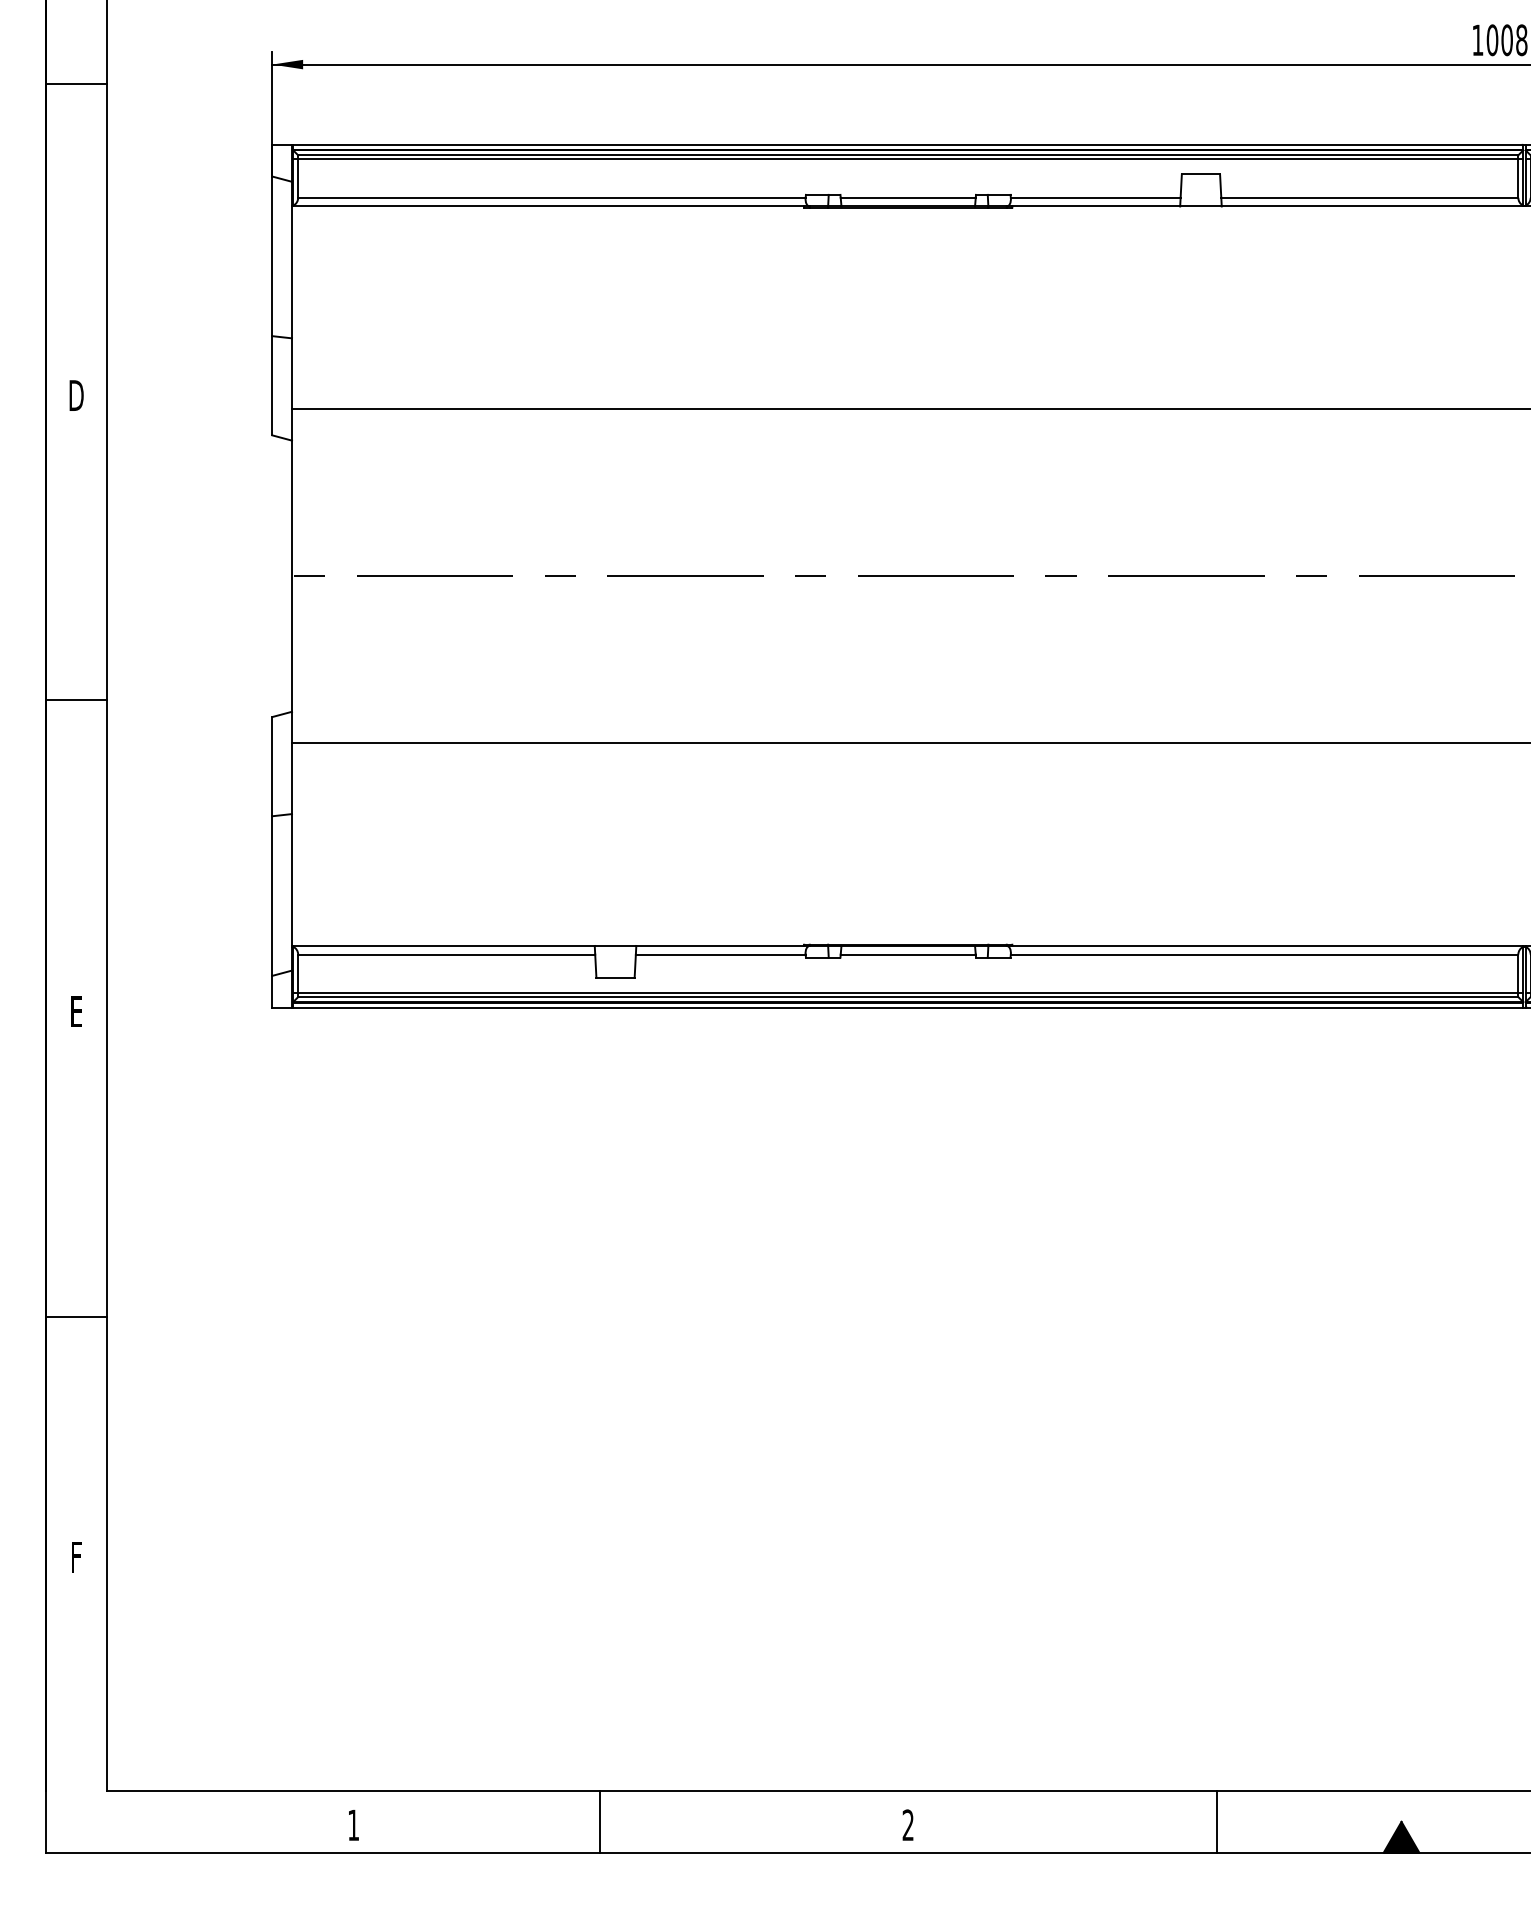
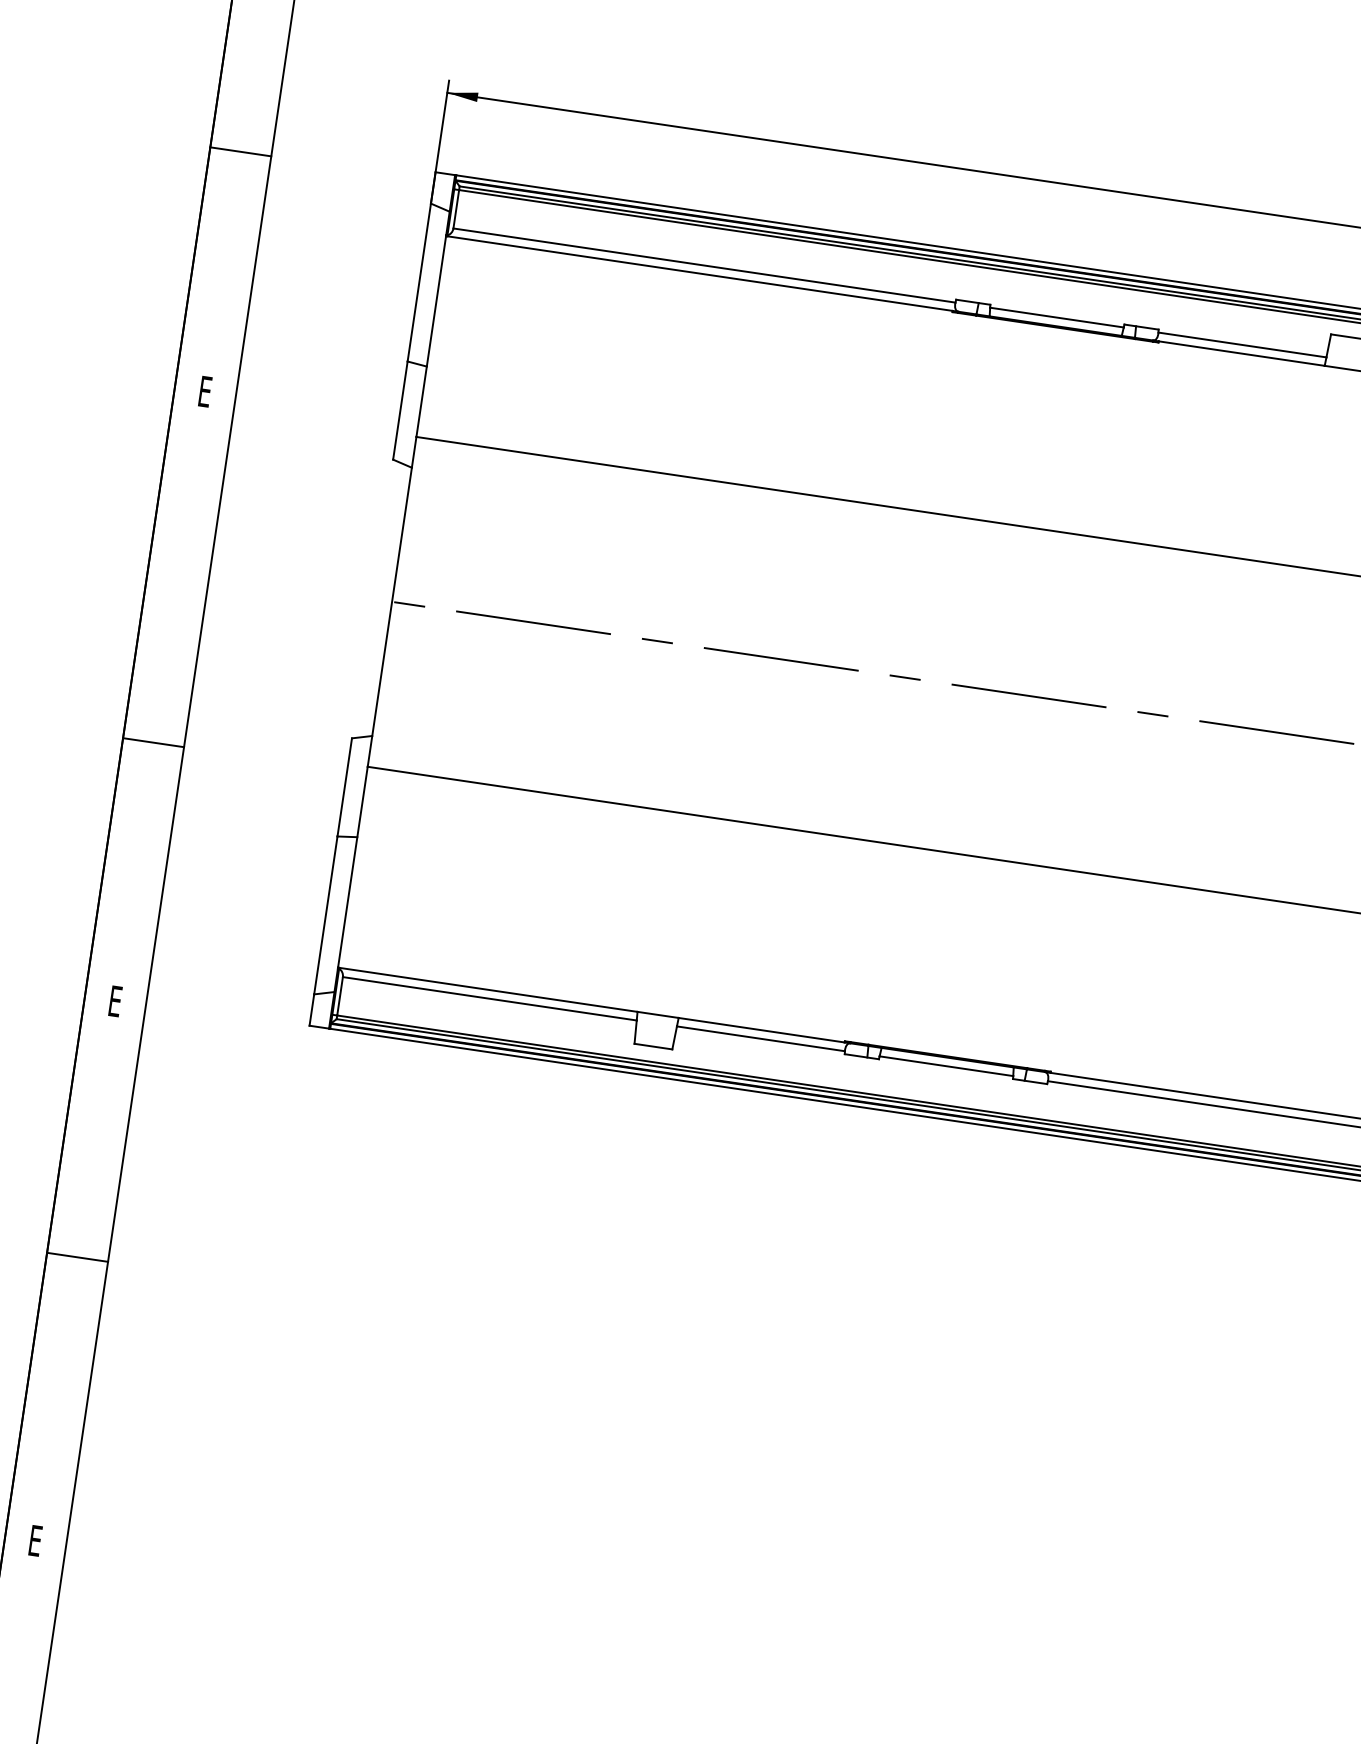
line: (76, 84) -> (240, 152), moved
text: (76, 395) -> (205, 391), D -> E
line: (76, 700) -> (153, 742), moved
line: (76, 1316) -> (77, 1257), moved
text: (76, 1557) -> (35, 1541), F -> E

